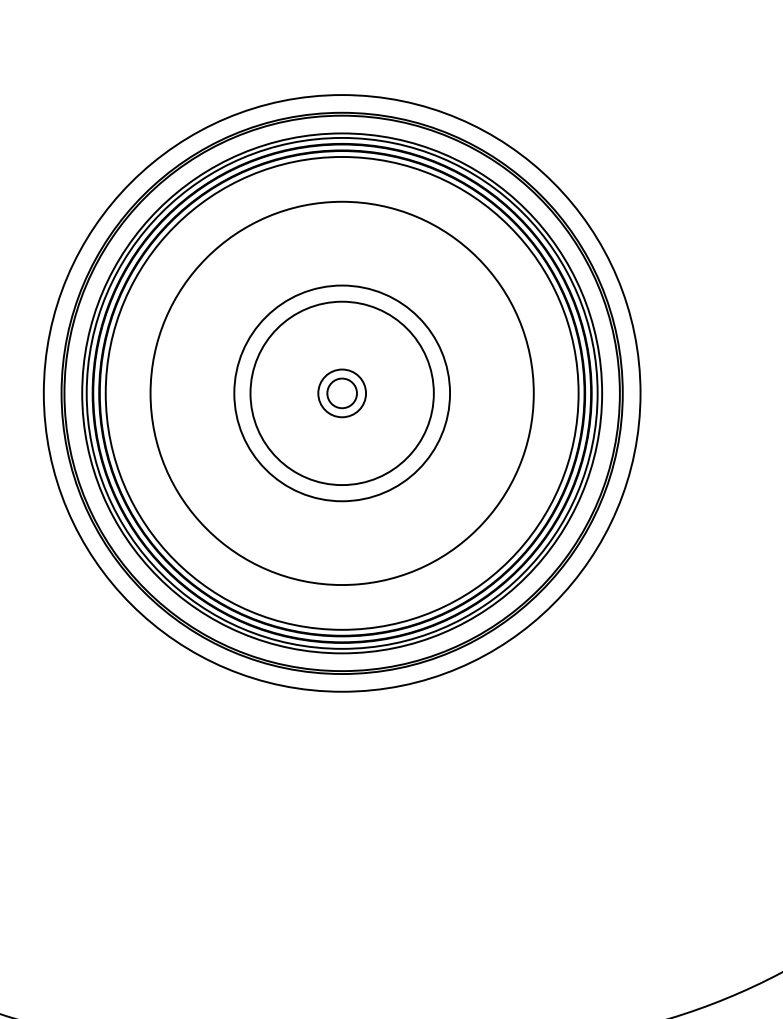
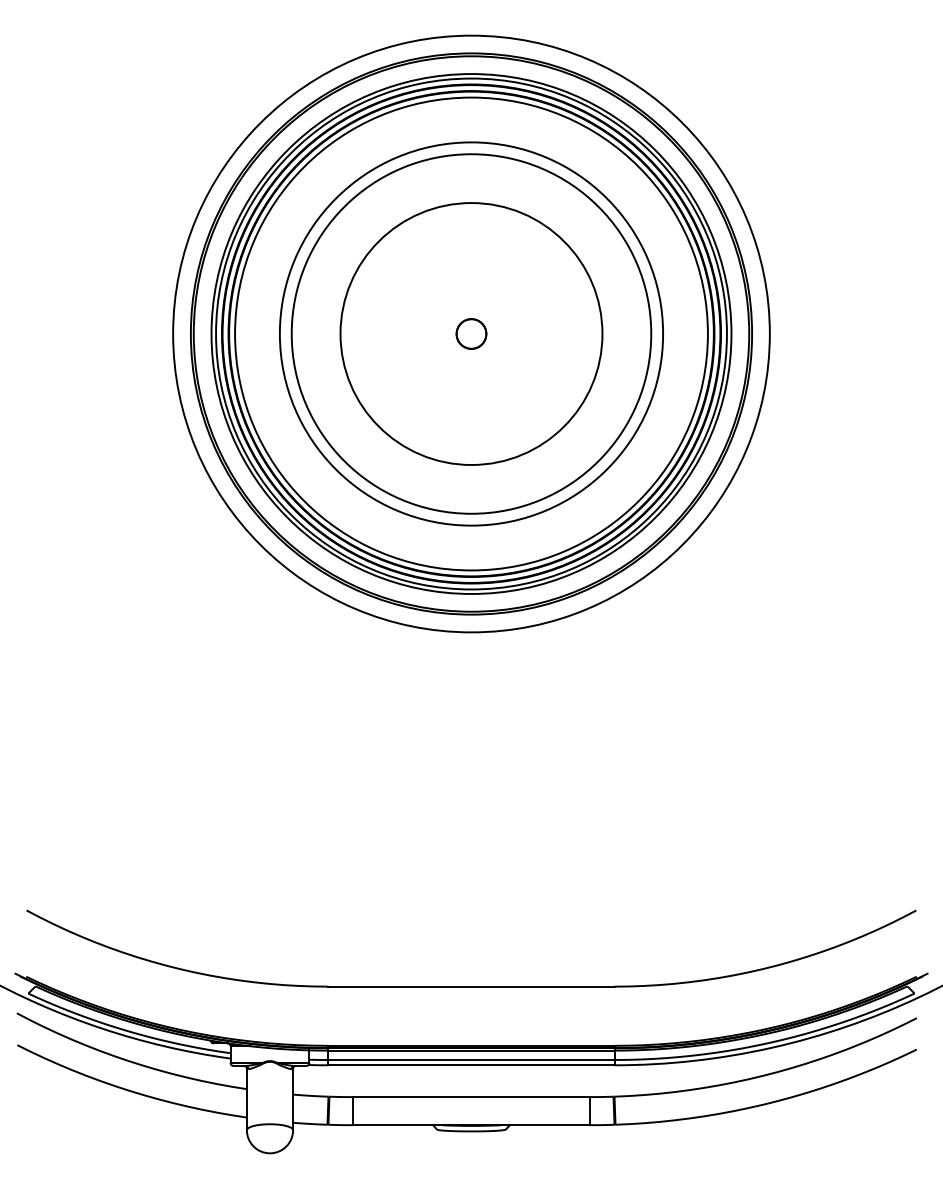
circle: (342, 392) -> (471, 333), size x0.62
circle: (342, 392) -> (471, 333), size x1.43
circle: (342, 392) -> (471, 333), size x1.67

